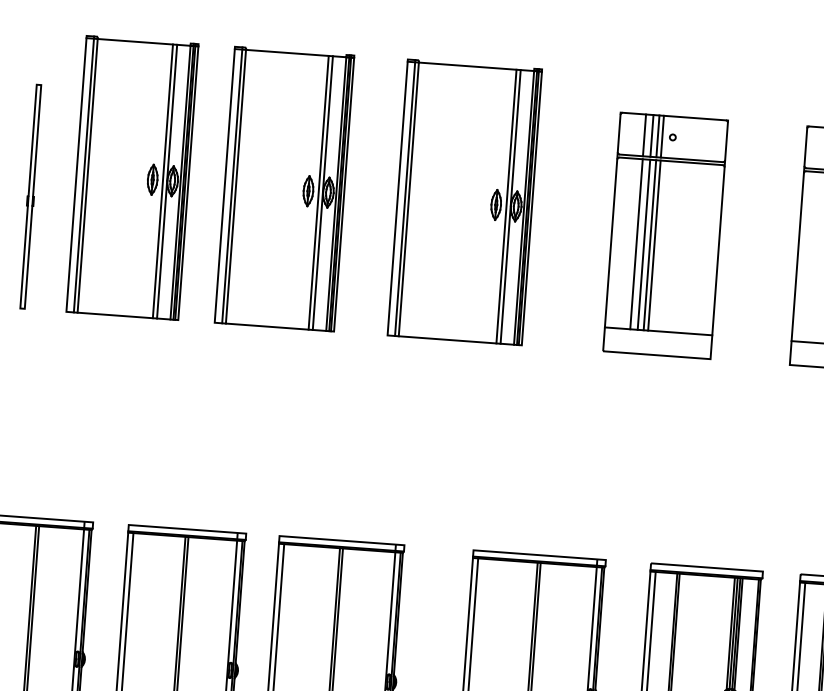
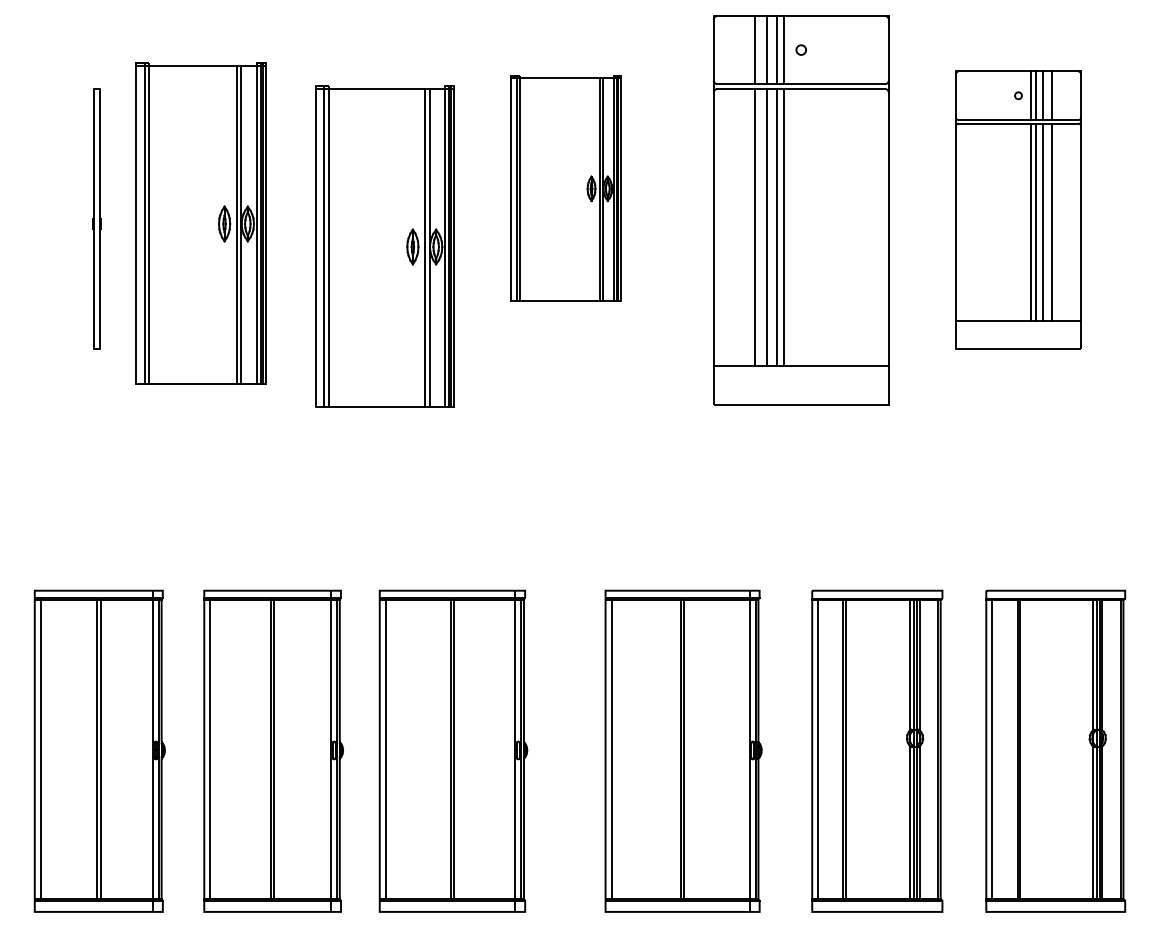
part: (132, 177) -> (200, 223), moved
part: (284, 188) -> (384, 246), moved
part: (30, 196) -> (96, 218), moved
part: (464, 202) -> (565, 188), size x0.7
part: (665, 235) -> (800, 209), size x1.4

